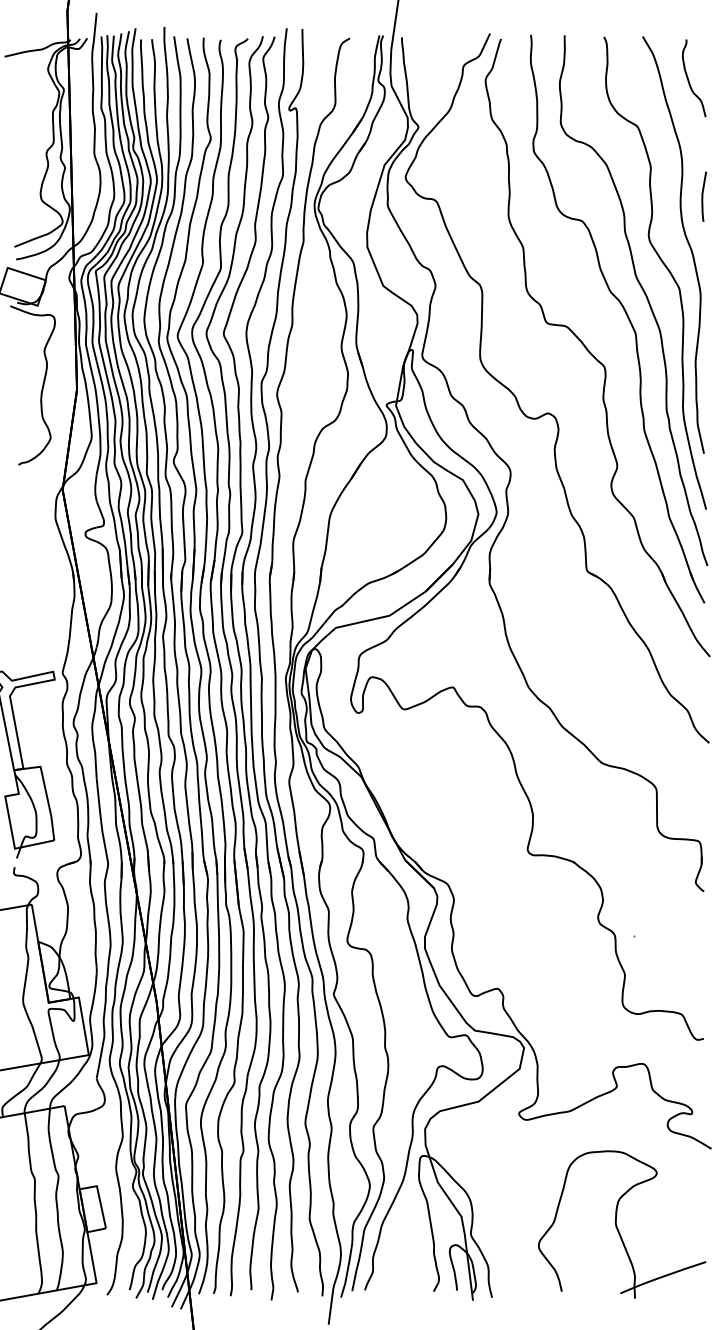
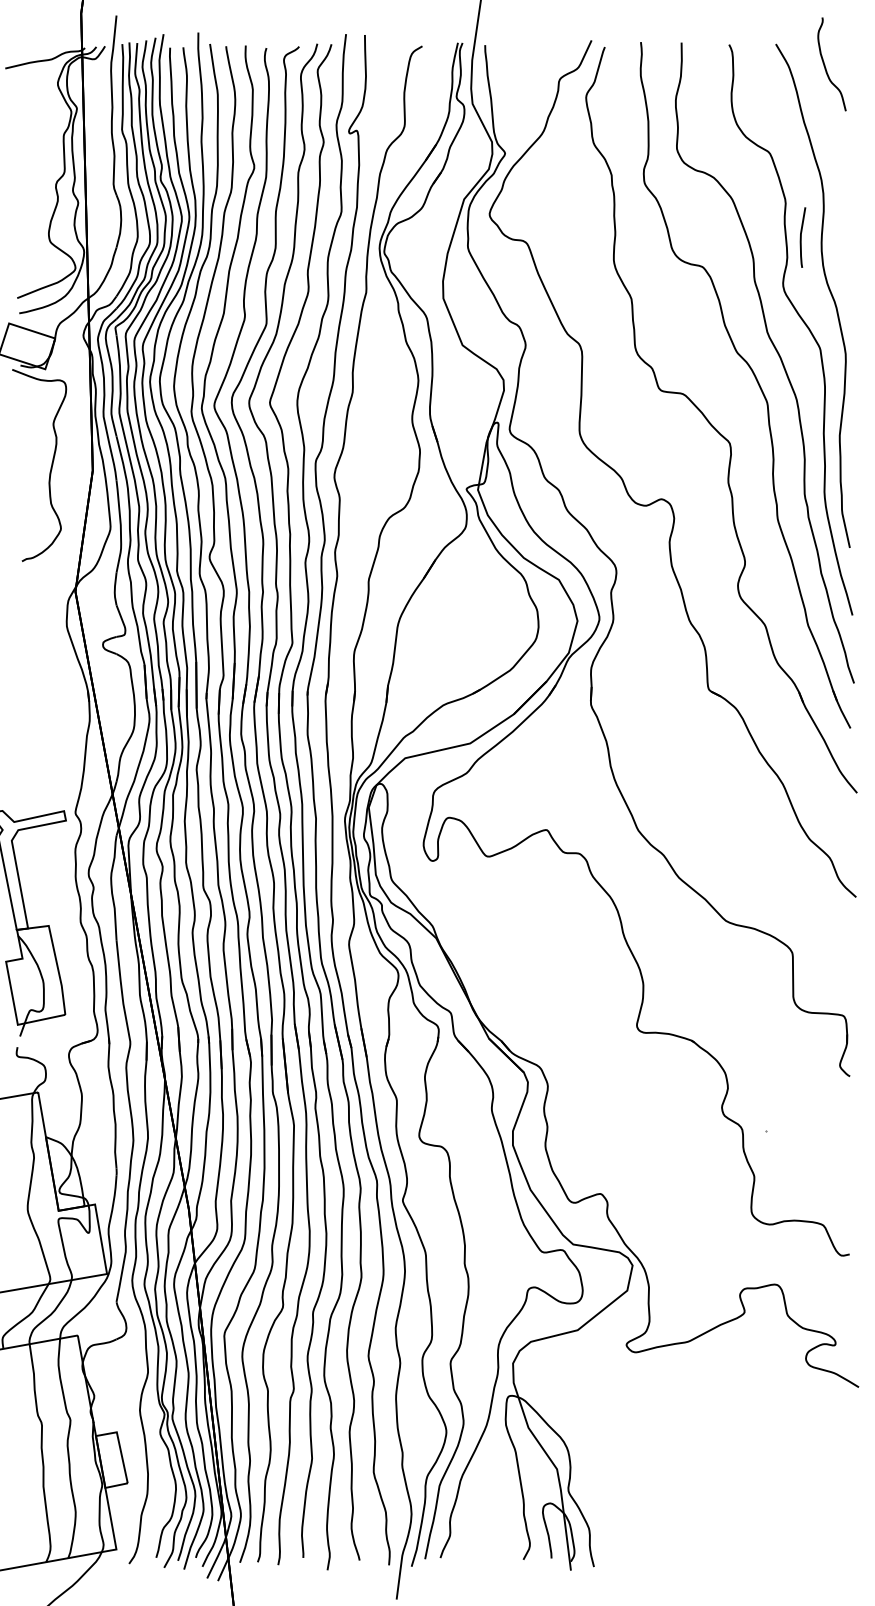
curve: (689, 80) -> (826, 67), moved
curve: (703, 196) -> (802, 237), moved
part: (622, 1224) -> (751, 1478), removed

